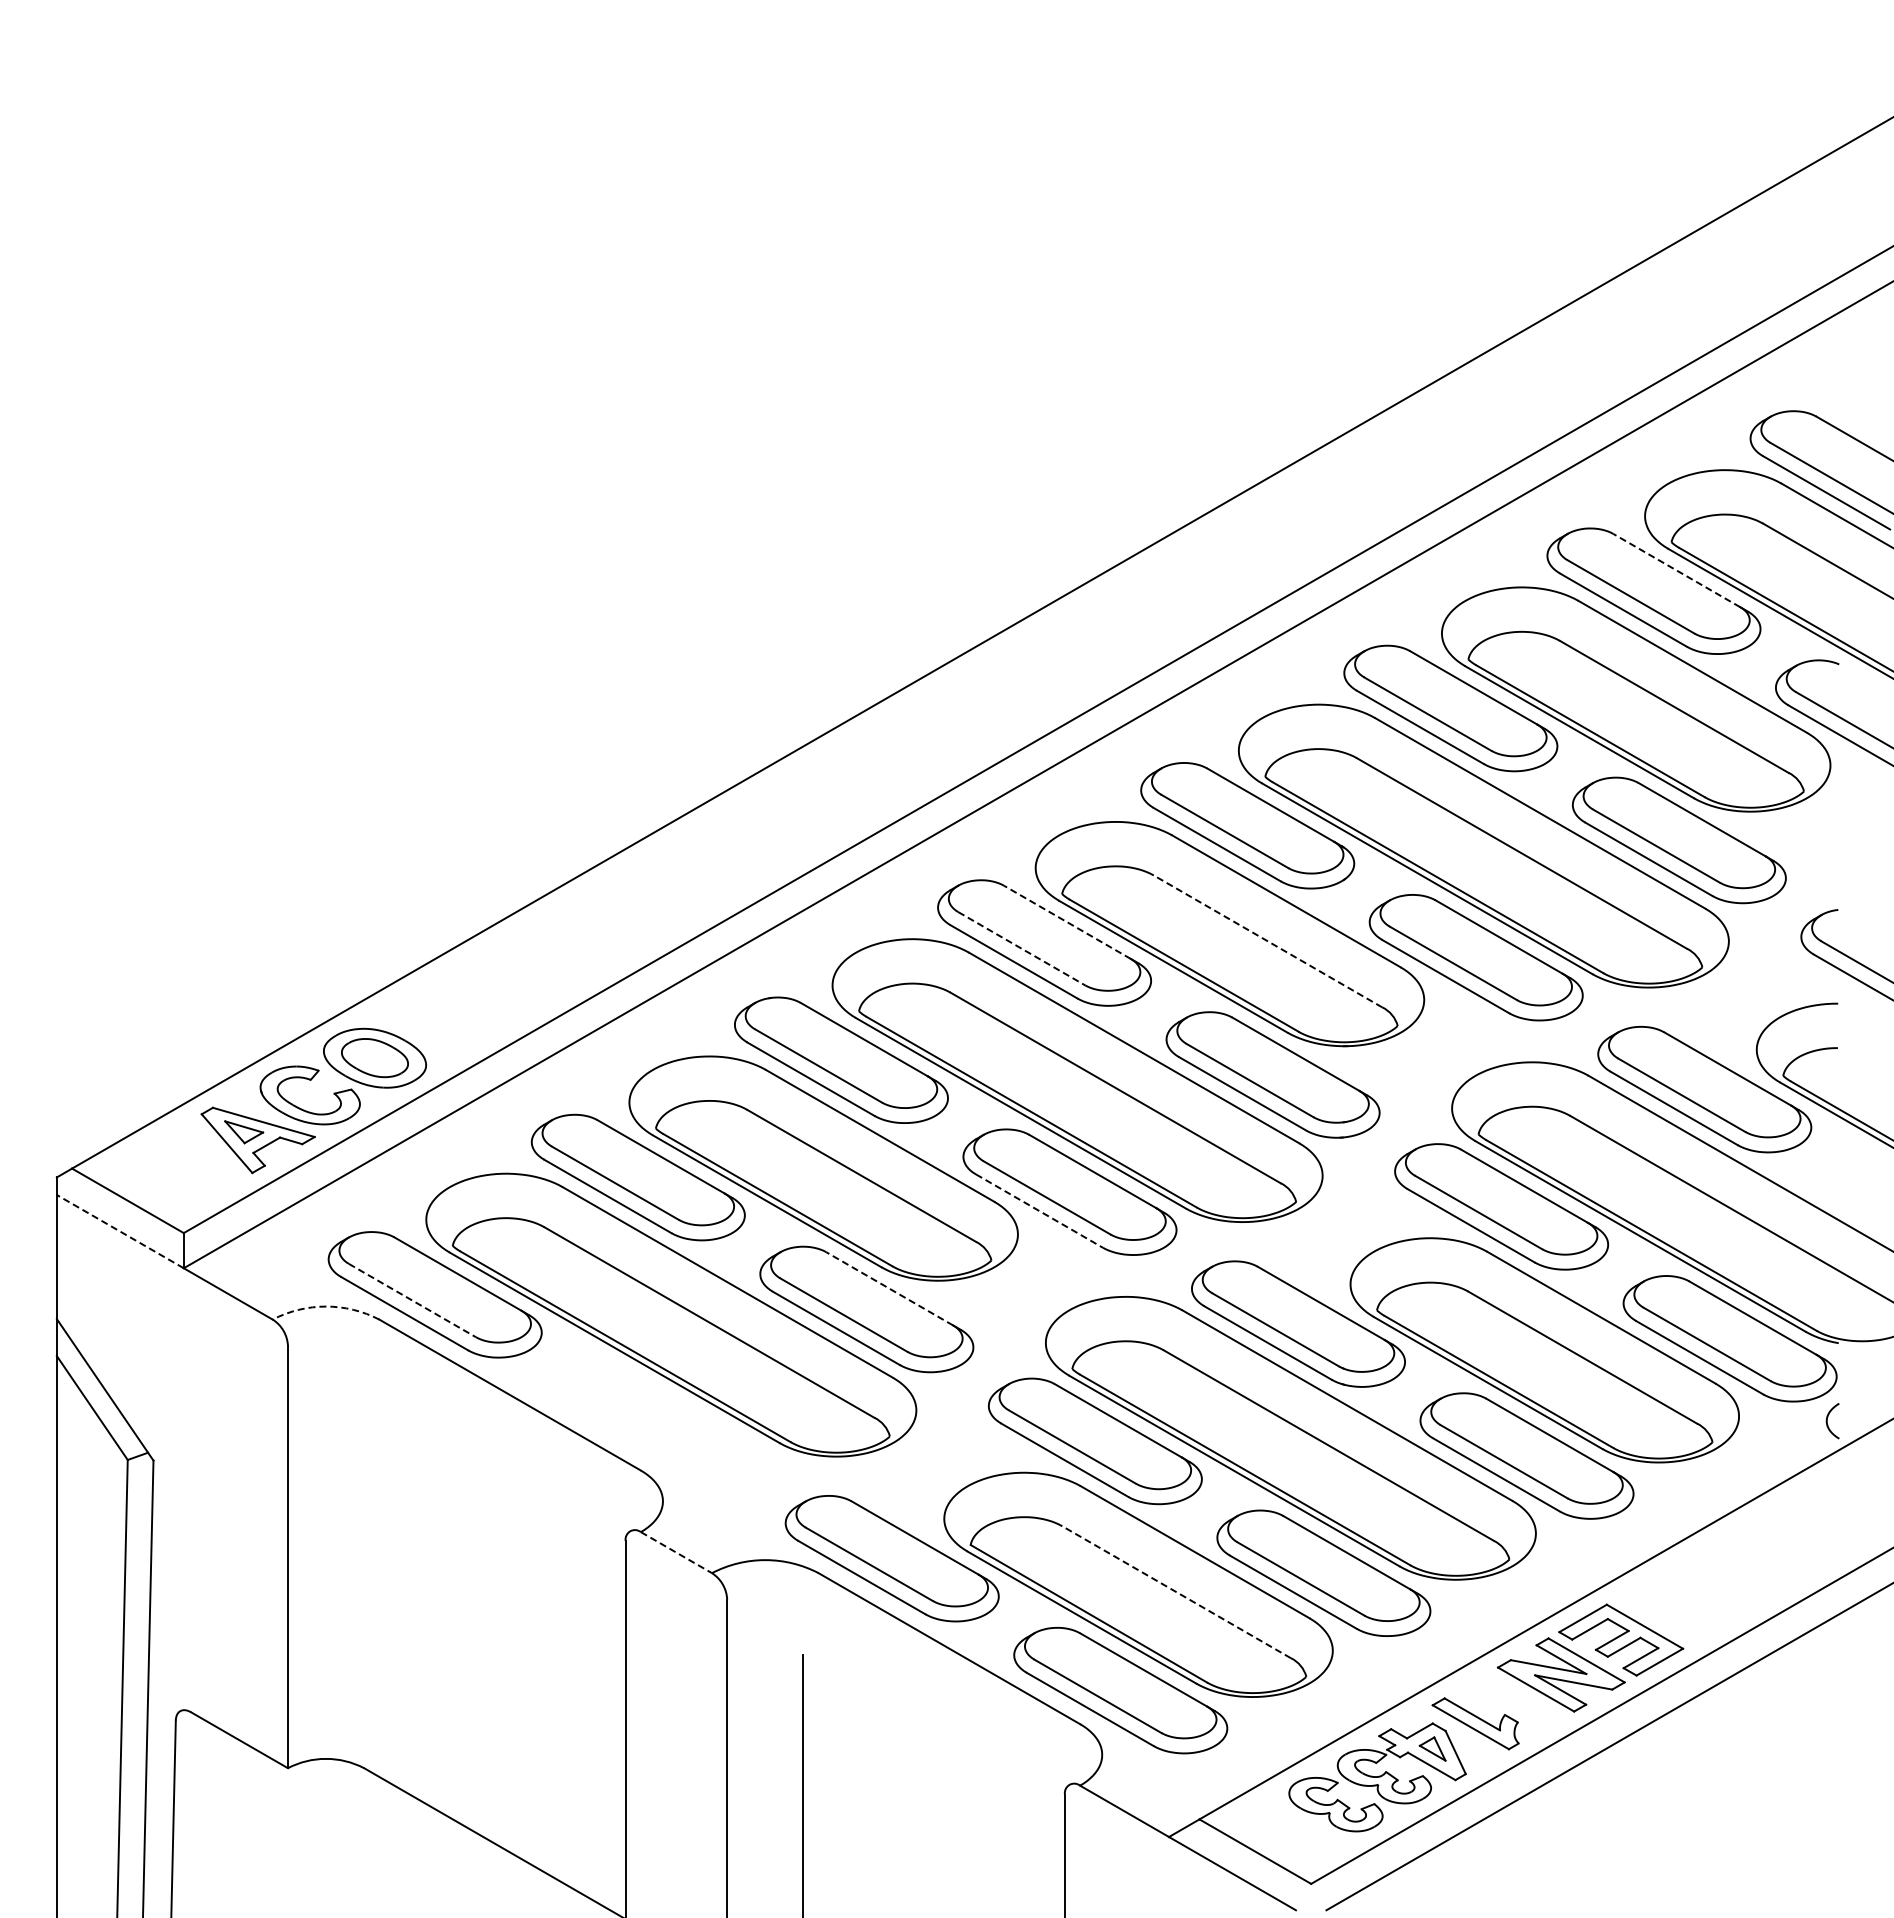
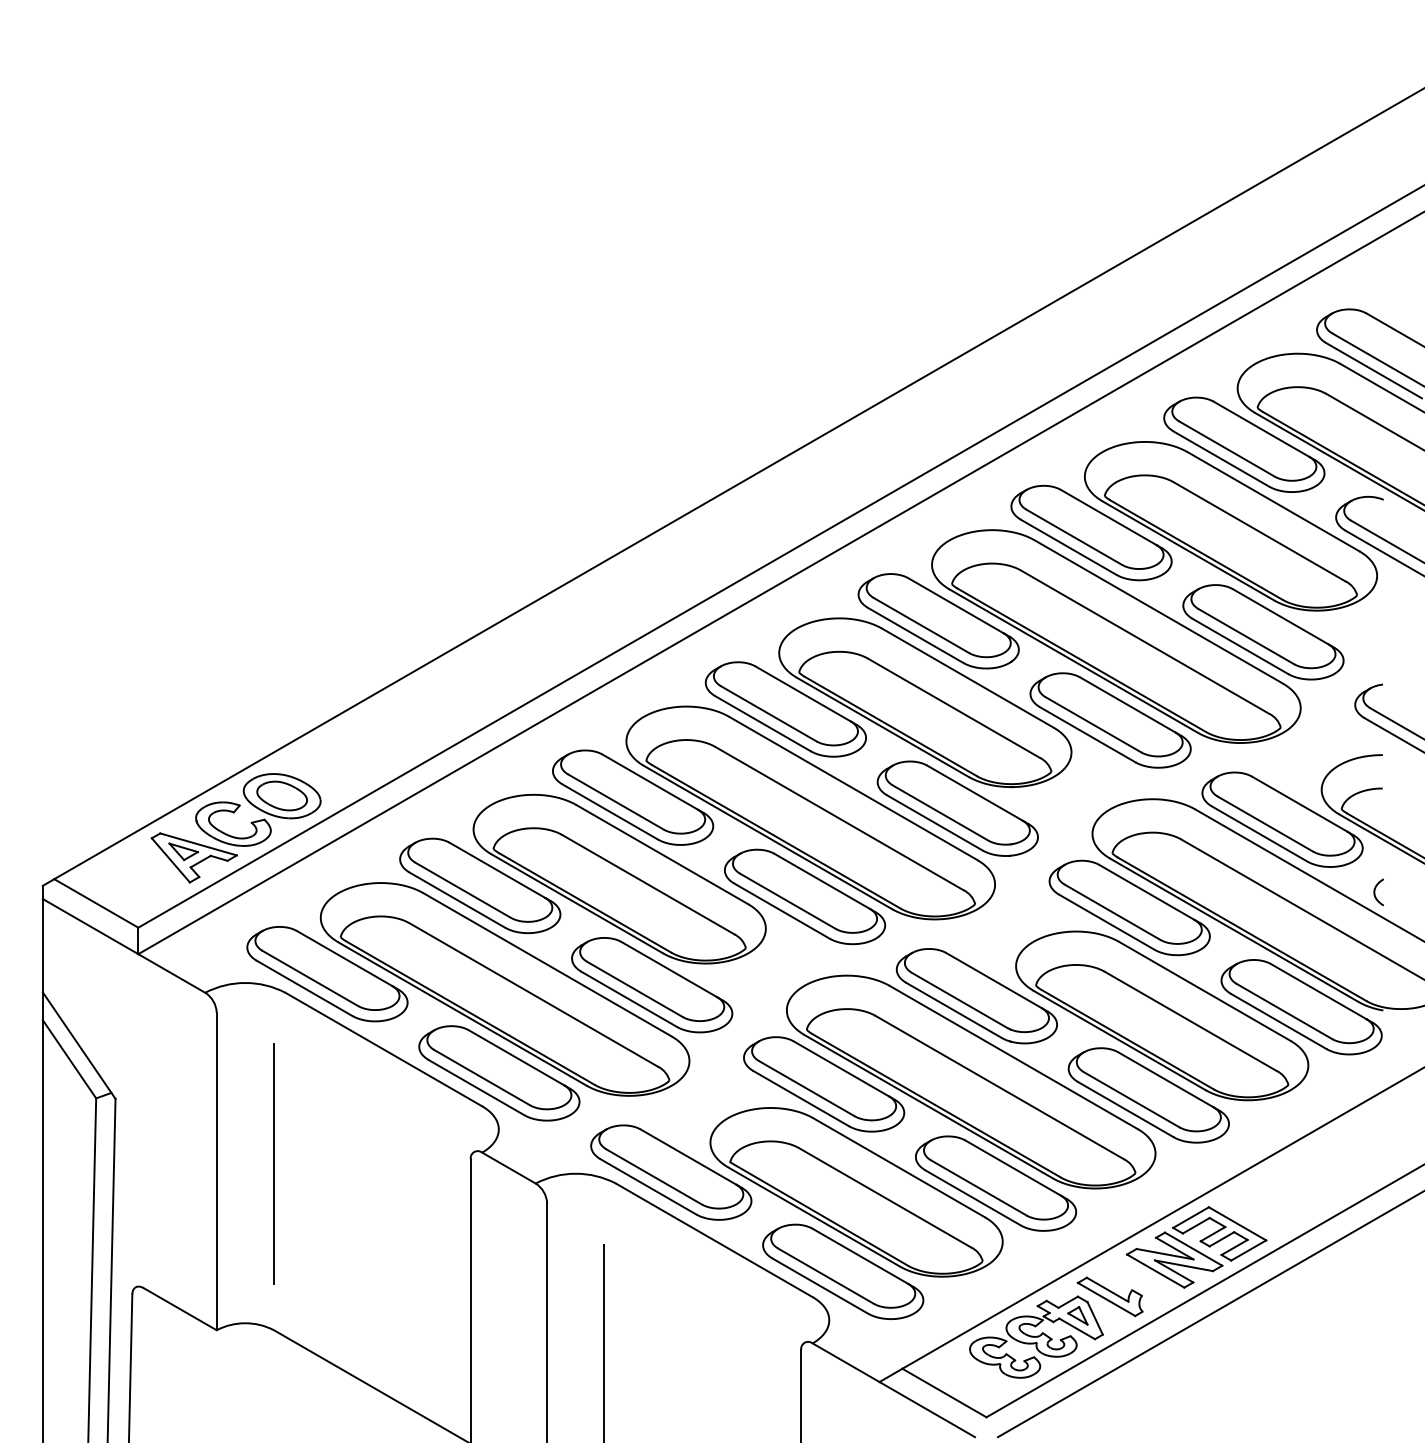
line: (1676, 570) -> (1261, 429), dashed -> solid
line: (1067, 922) -> (803, 694), dashed -> solid
line: (1268, 941) -> (954, 708), dashed -> solid
line: (1022, 949) -> (769, 714), dashed -> solid
line: (1039, 1211) -> (782, 911), dashed -> solid
line: (119, 1231) -> (89, 926), dashed -> solid
line: (889, 1288) -> (669, 969), dashed -> solid
line: (412, 1300) -> (310, 978), dashed -> solid
arc: (326, 1306) -> (245, 982), dashed -> solid
curve: (1827, 1421) -> (1374, 892), moved
part: (663, 1426) -> (499, 1073), added
line: (364, 1547) -> (274, 1164), added
line: (676, 1552) -> (509, 1167), dashed -> solid
line: (1176, 1592) -> (885, 1198), dashed -> solid

